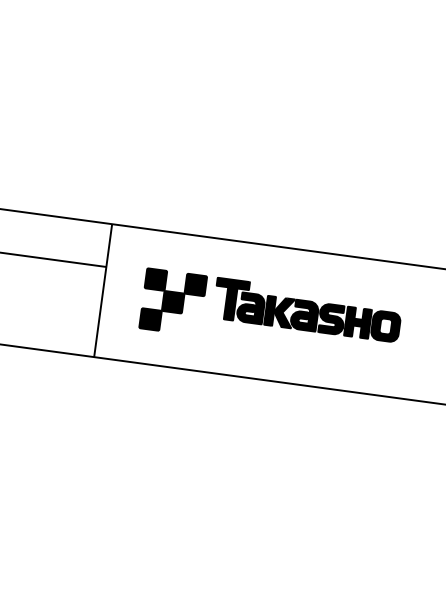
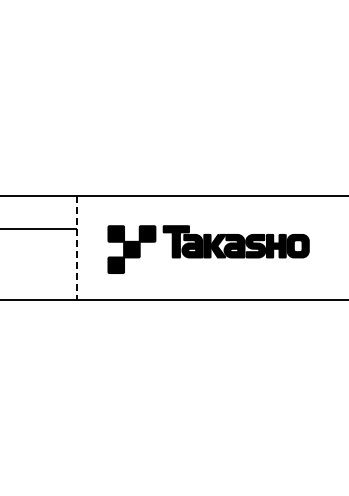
line: (102, 291) -> (76, 248), solid -> dashed

